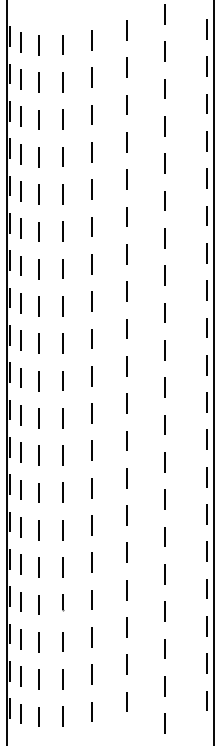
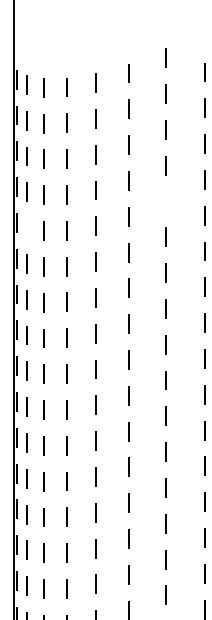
line: (164, 163) -> (164, 201), removed
line: (20, 191) -> (26, 228), removed

